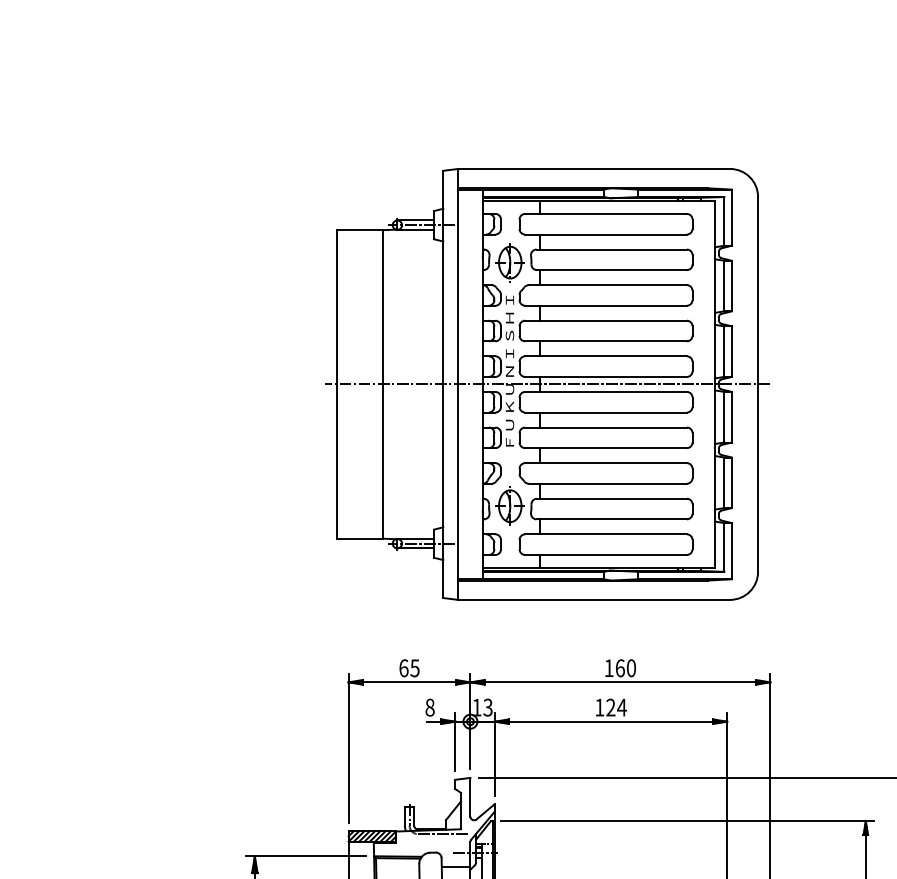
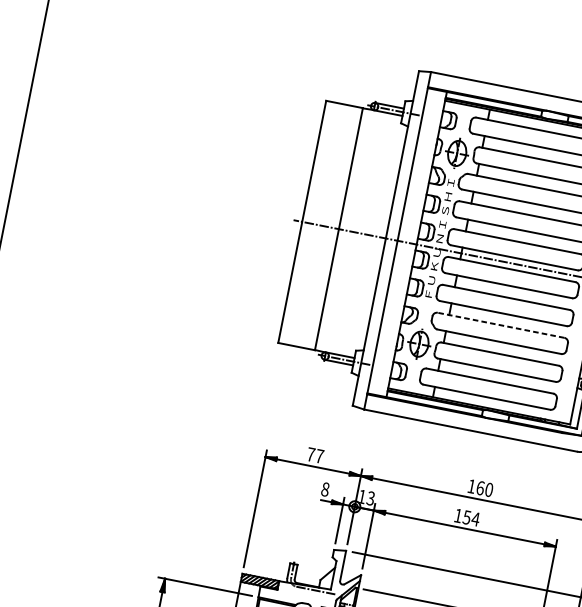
line: (606, 463) -> (501, 325), solid -> dashed
text: (409, 668) -> (315, 455), 65 -> 77
text: (610, 707) -> (466, 517), 124 -> 154

